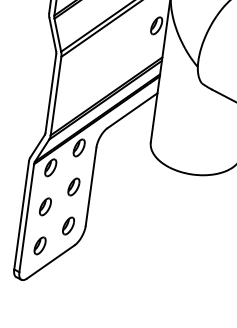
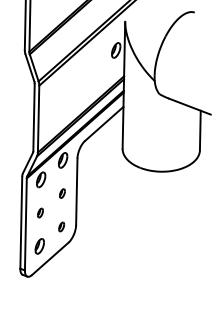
part: (74, 186) -> (62, 193), size x0.6
part: (45, 206) -> (40, 212), size x0.6
part: (68, 225) -> (61, 226), size x0.6

